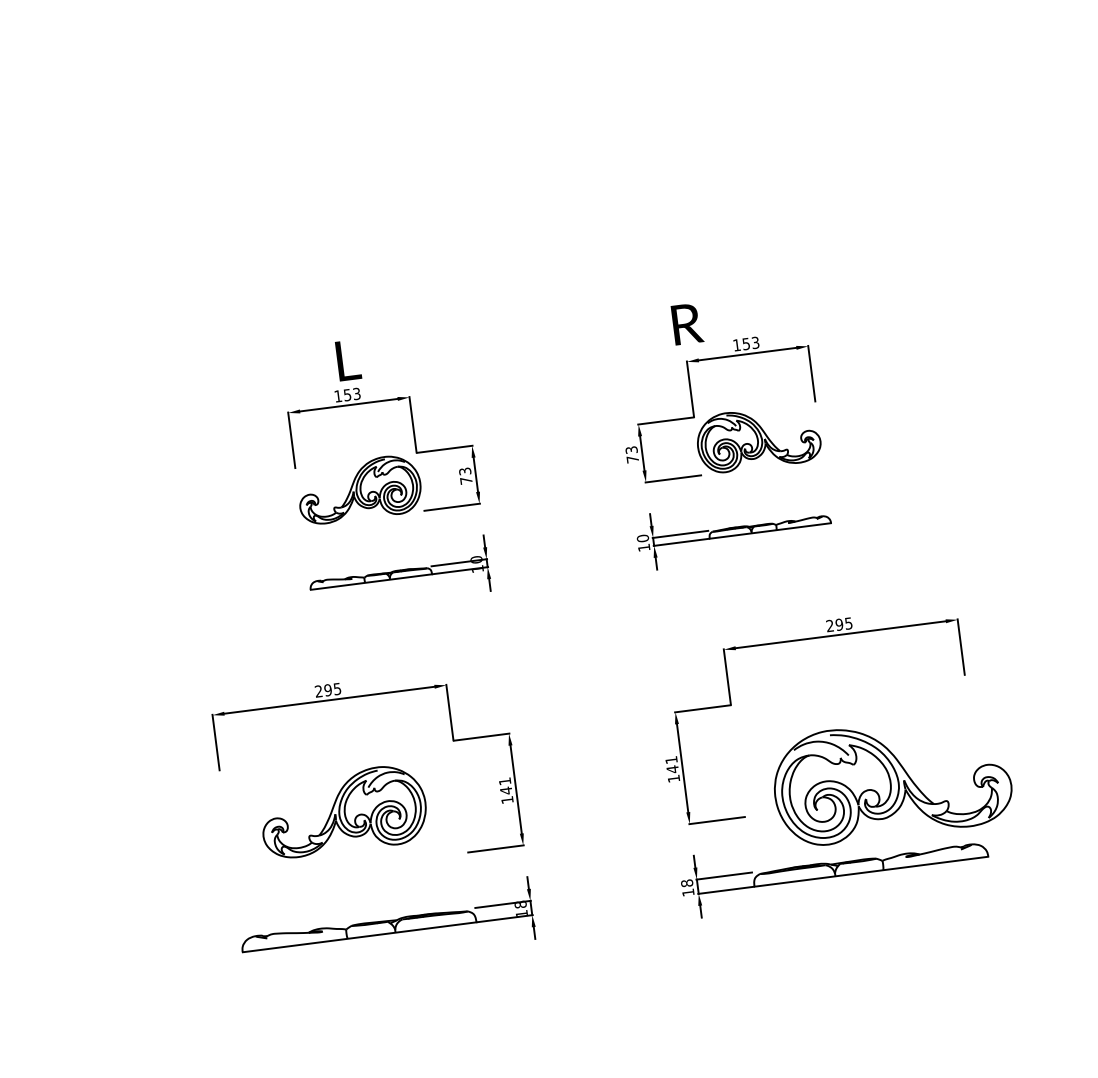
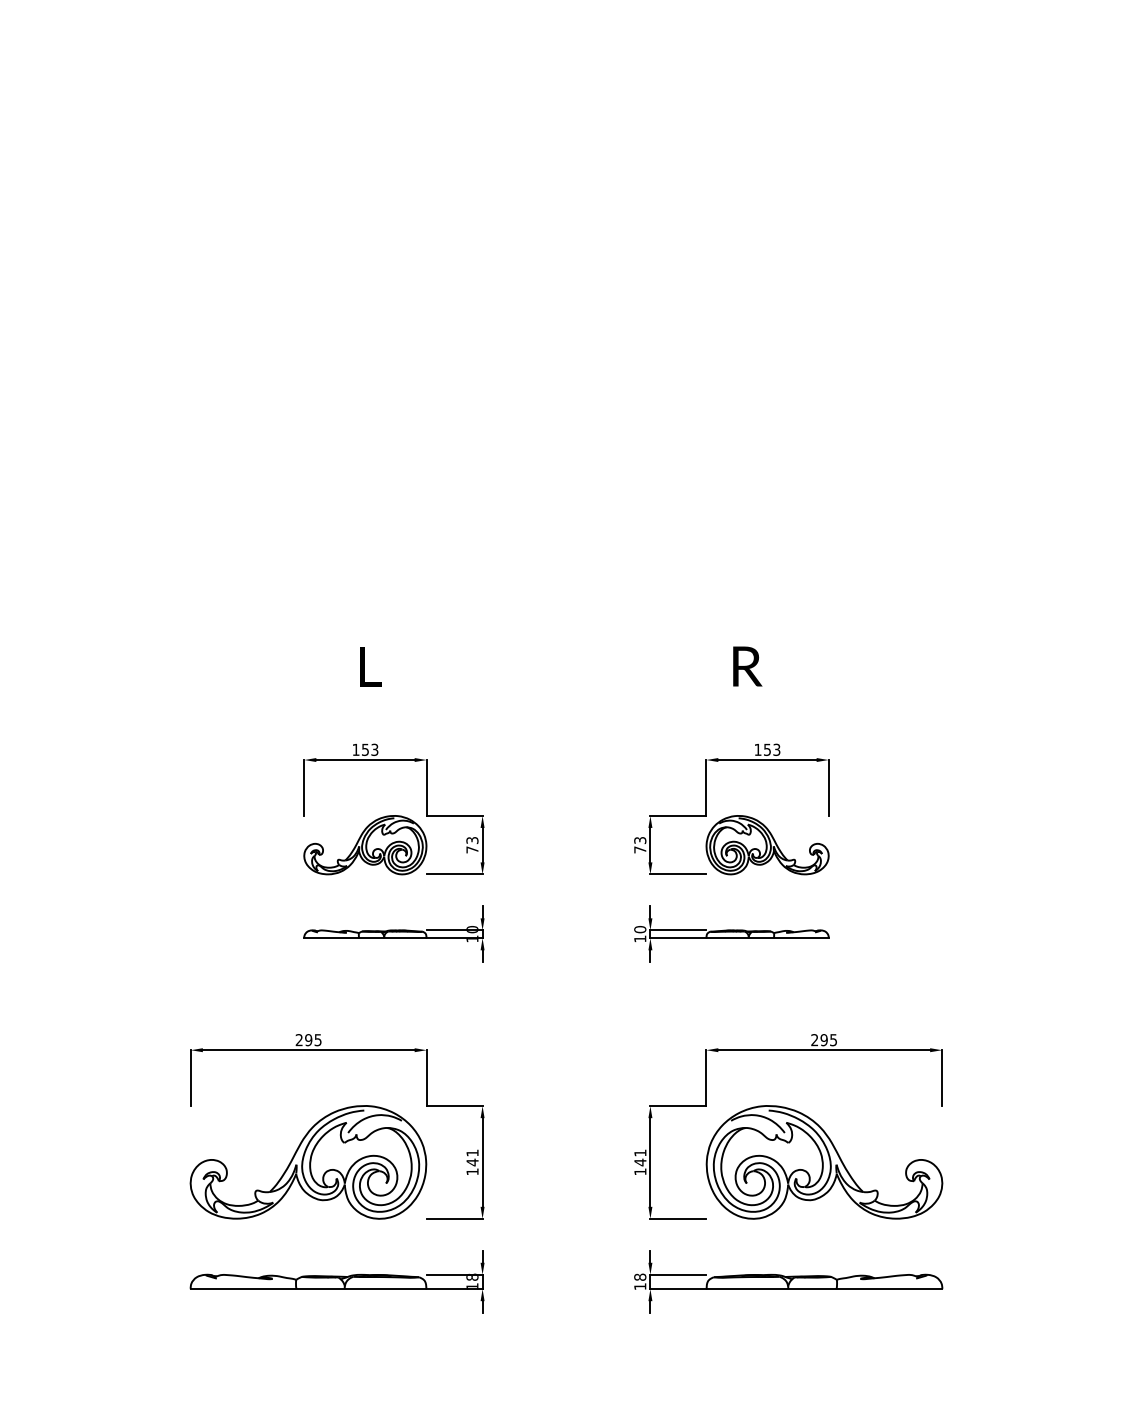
text: (687, 324) -> (747, 666), moved
text: (348, 360) -> (370, 666), moved
part: (891, 779) -> (824, 1162), moved
part: (343, 811) -> (308, 1162), size x1.43

